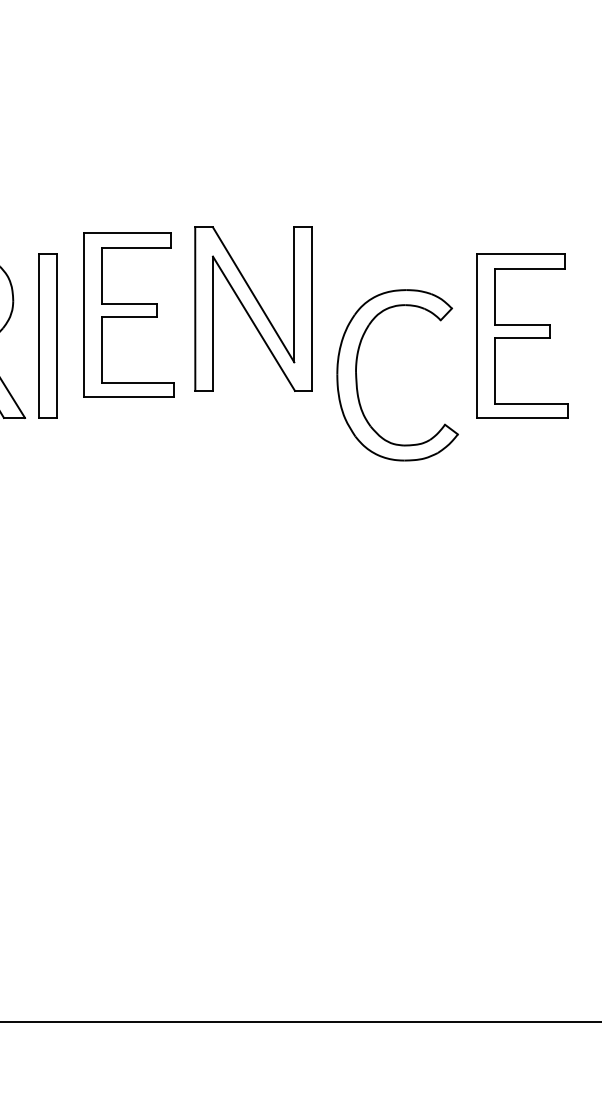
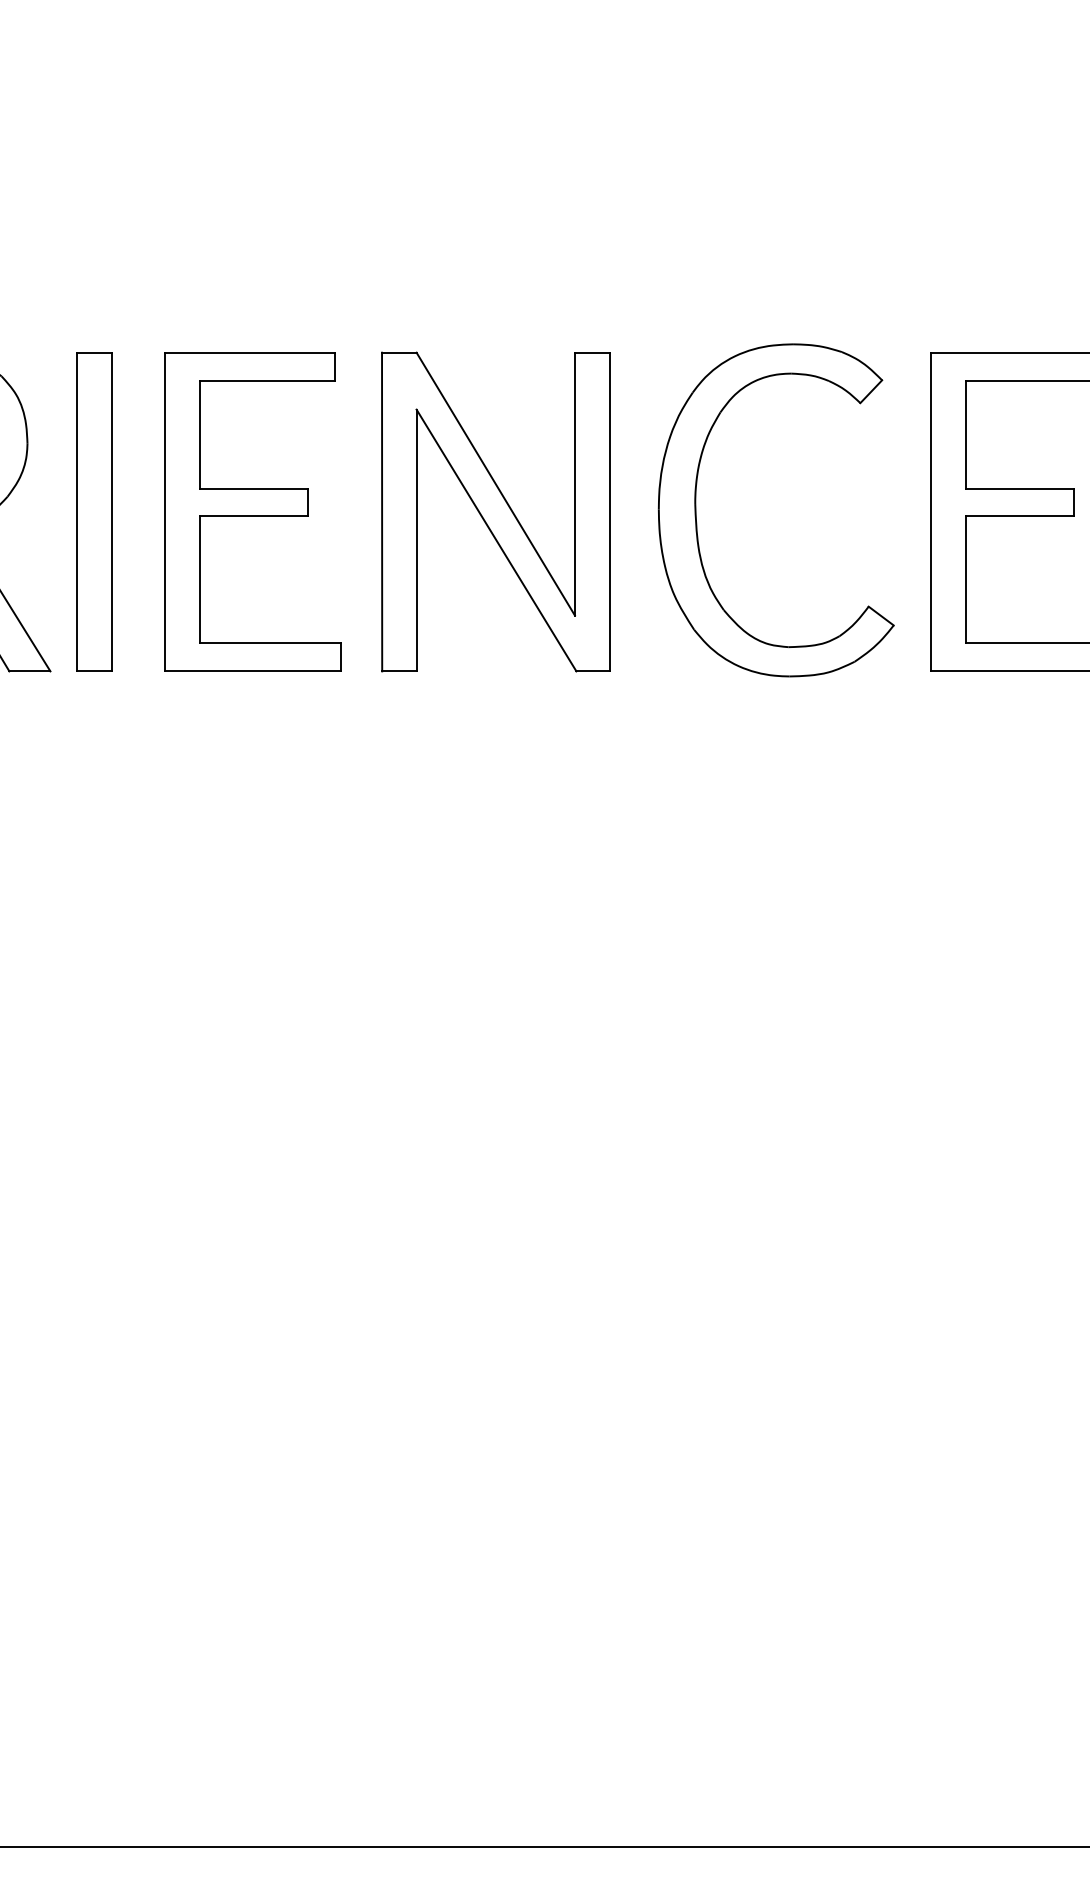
part: (253, 308) -> (495, 510), moved
part: (128, 314) -> (252, 510), moved
part: (357, 375) -> (698, 510), moved

